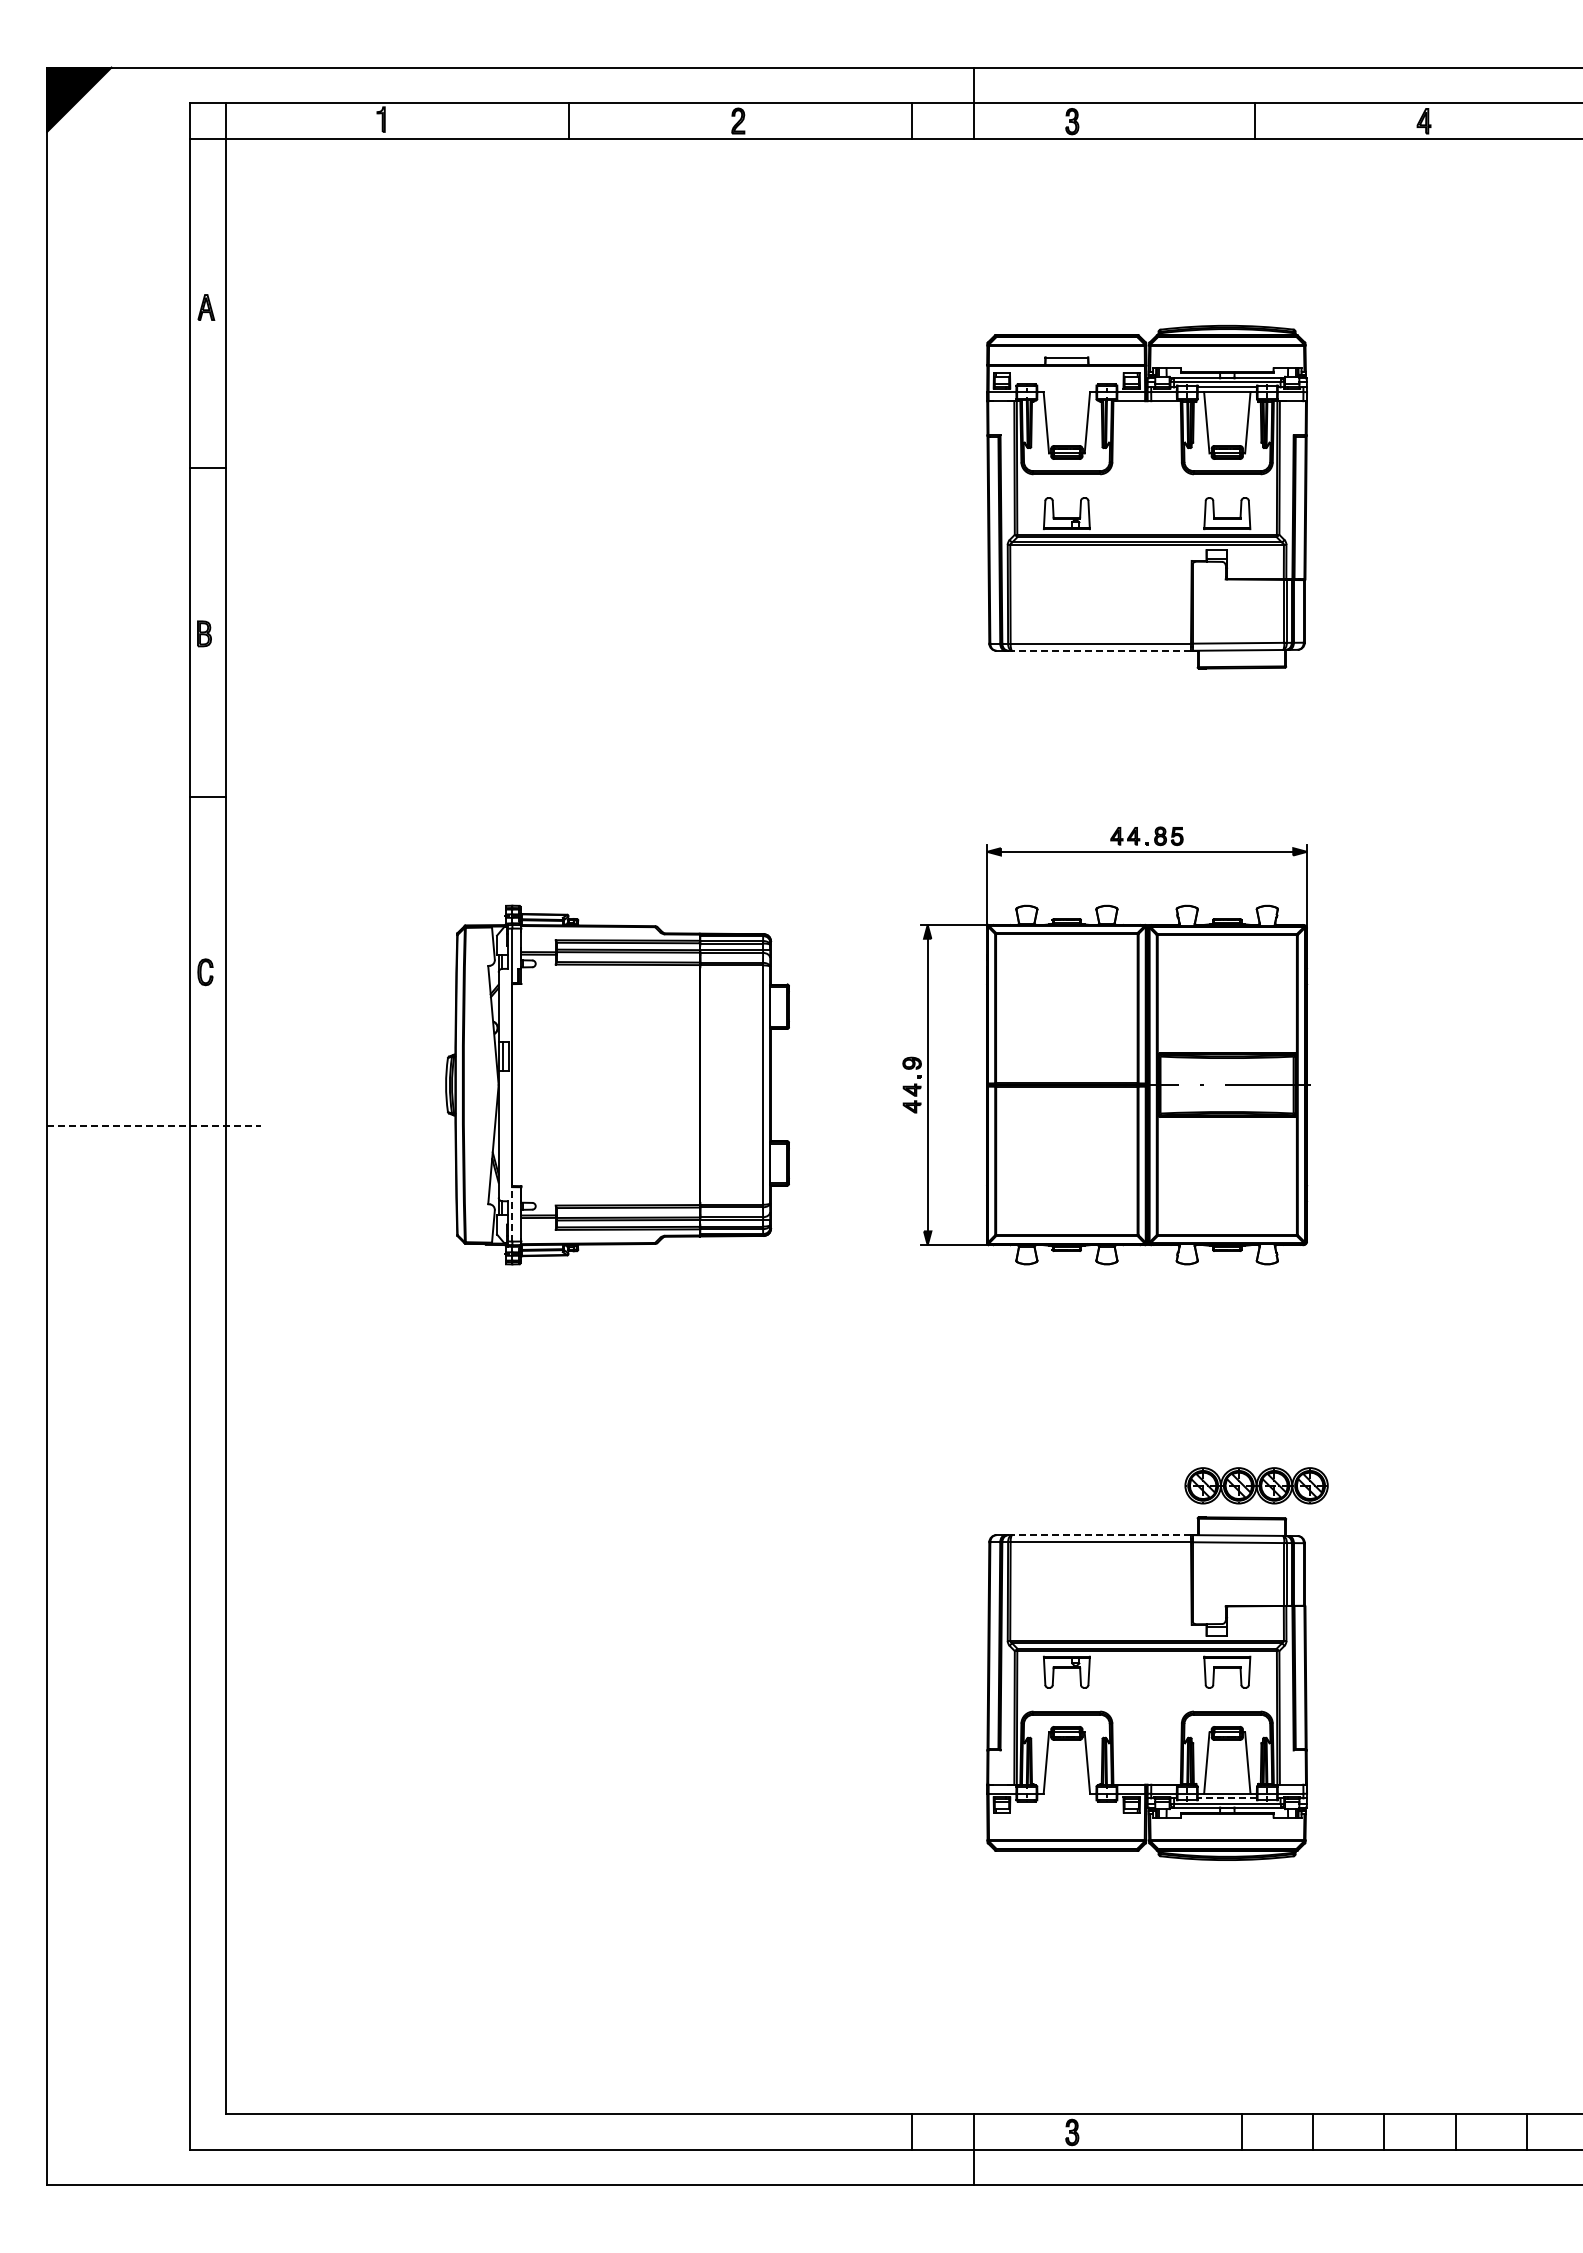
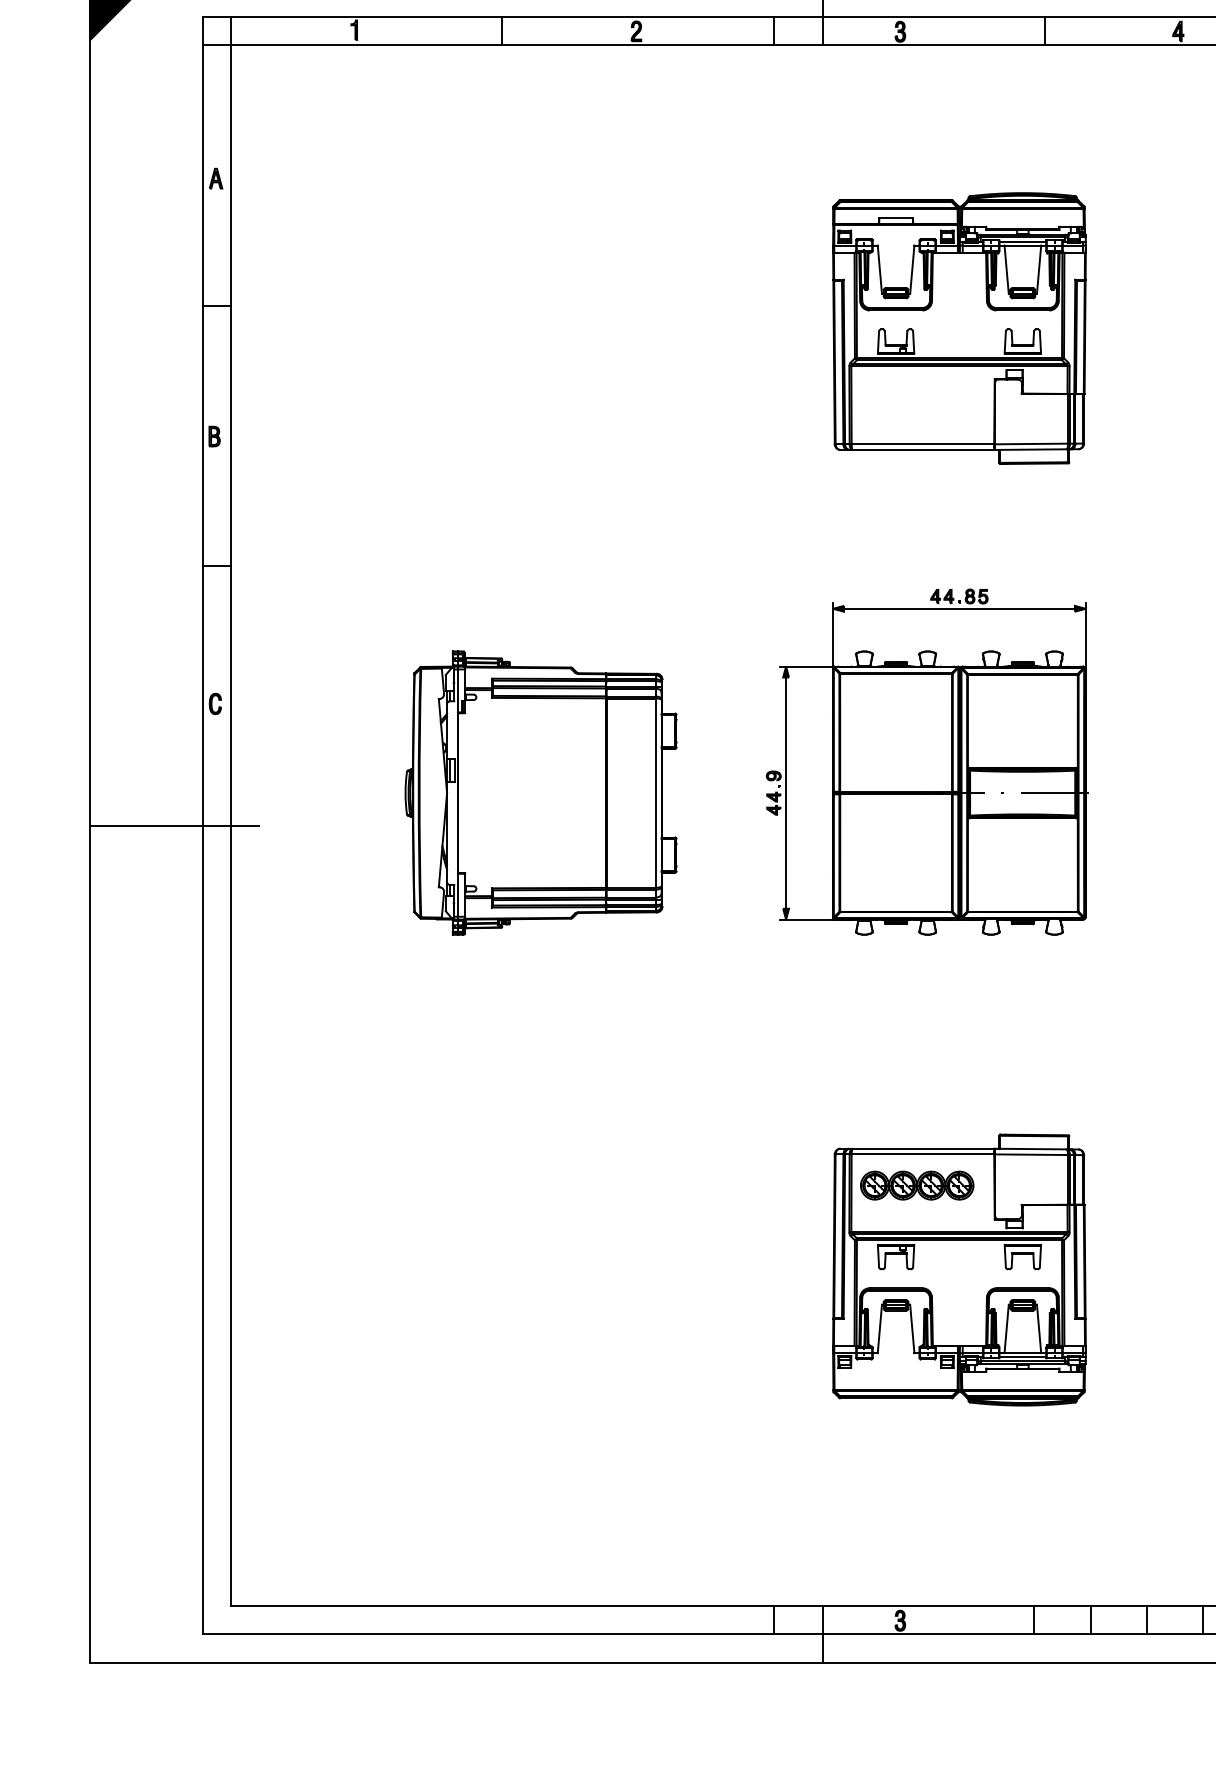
line: (1101, 650) -> (923, 449), dashed -> solid
line: (154, 1126) -> (175, 825), dashed -> solid
line: (512, 1213) -> (458, 894), dashed -> solid
part: (1256, 1485) -> (917, 1185), moved
line: (1101, 1535) -> (923, 1149), dashed -> solid
line: (1227, 1798) -> (1023, 1356), dashed -> solid

